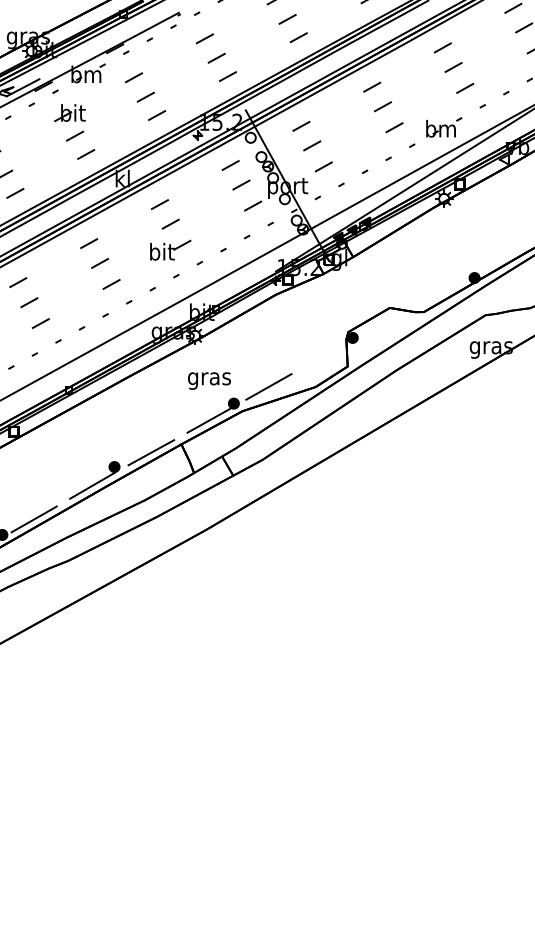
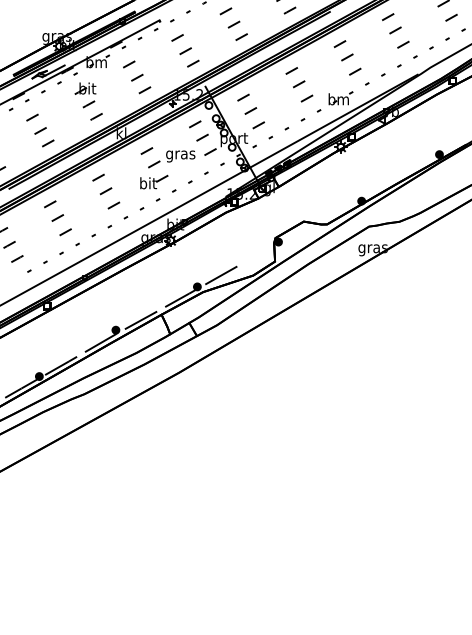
text: (209, 381) -> (180, 156), moved

